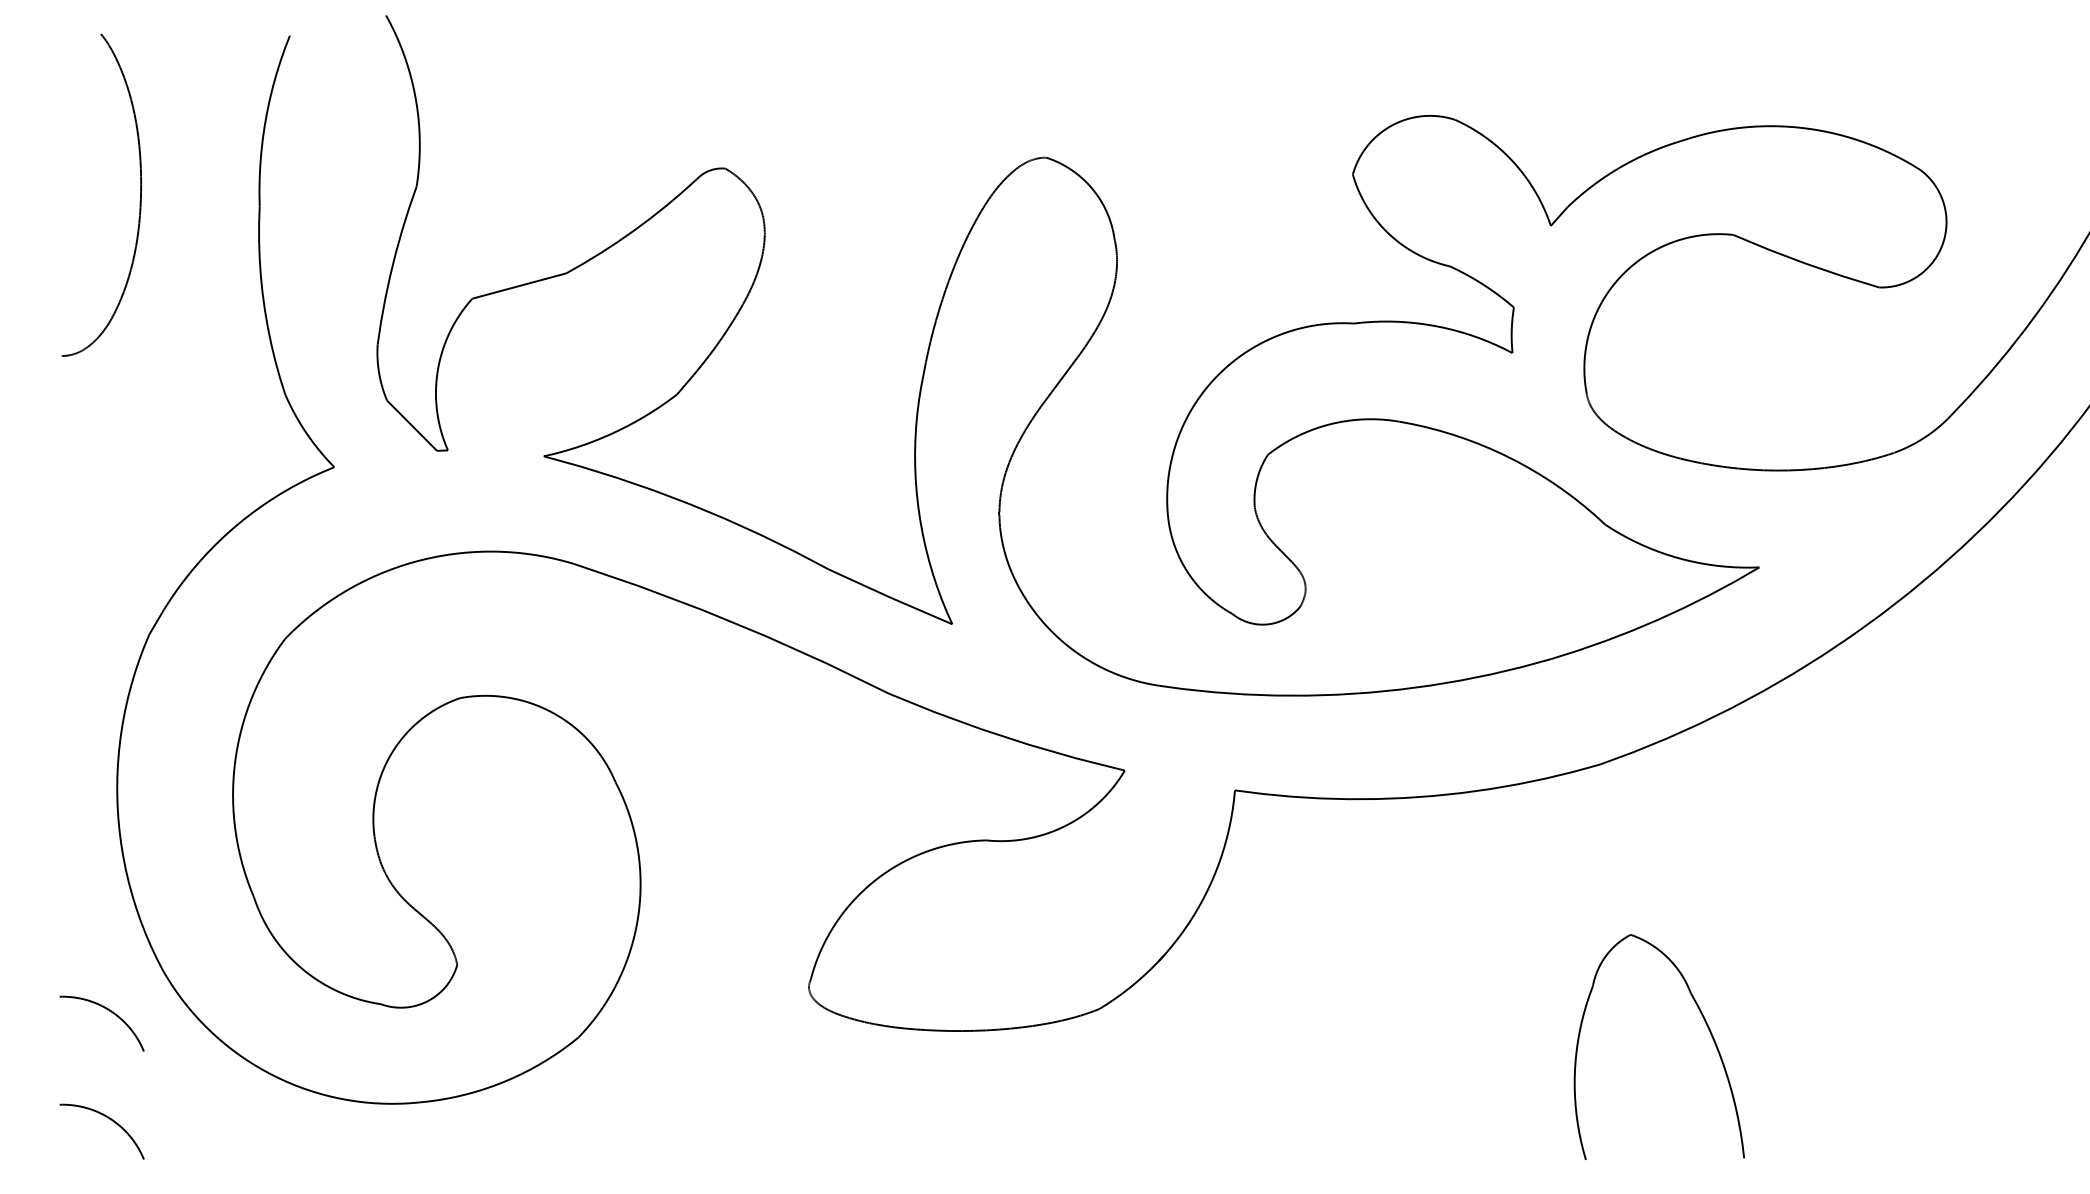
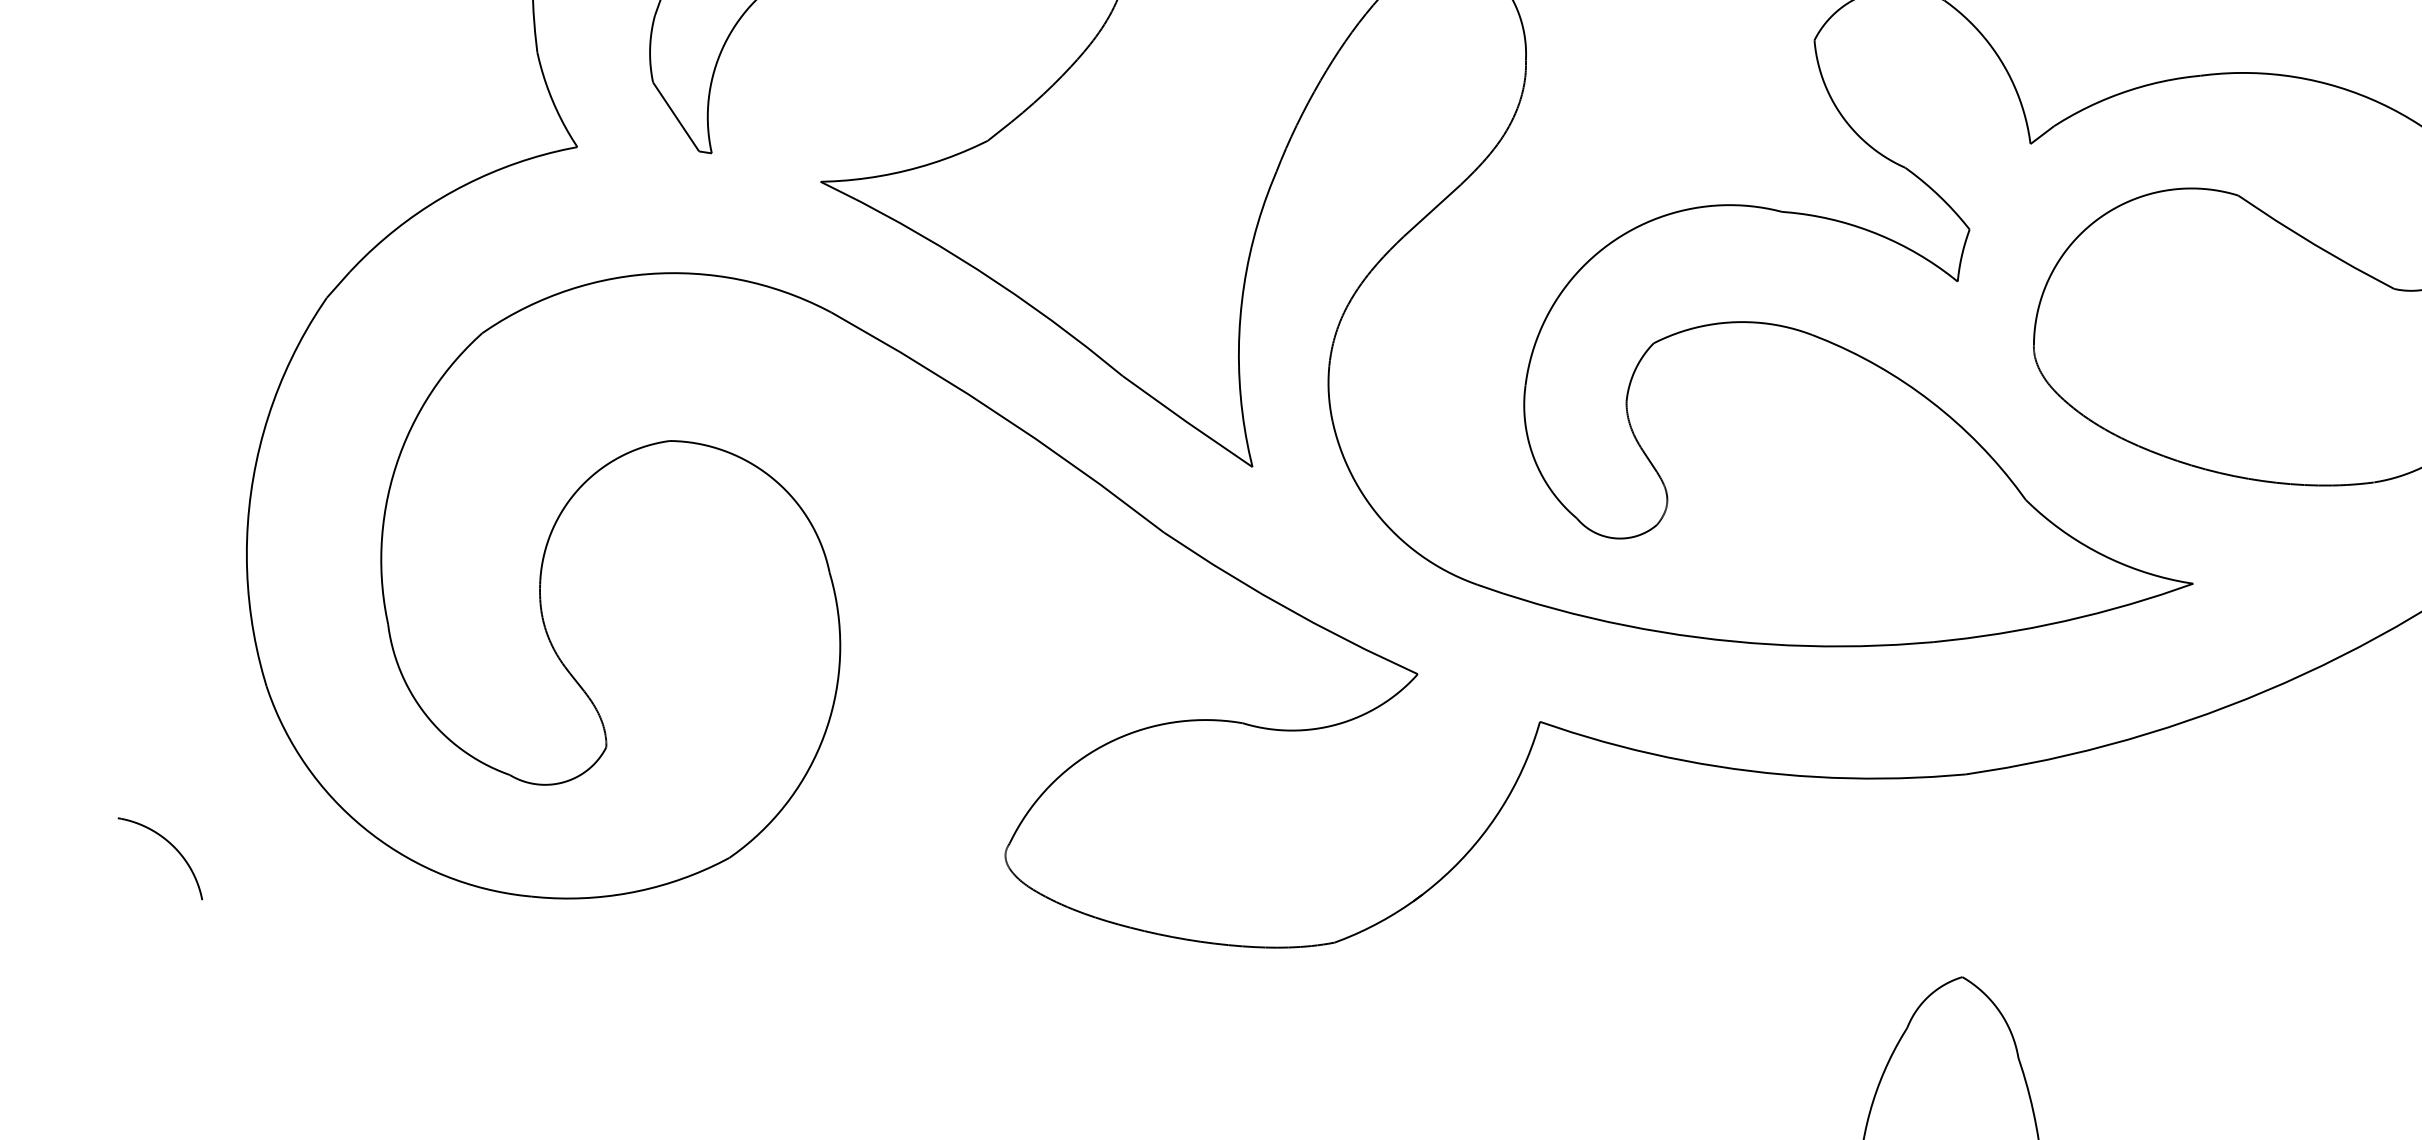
part: (107, 1010) -> (194, 720), removed

